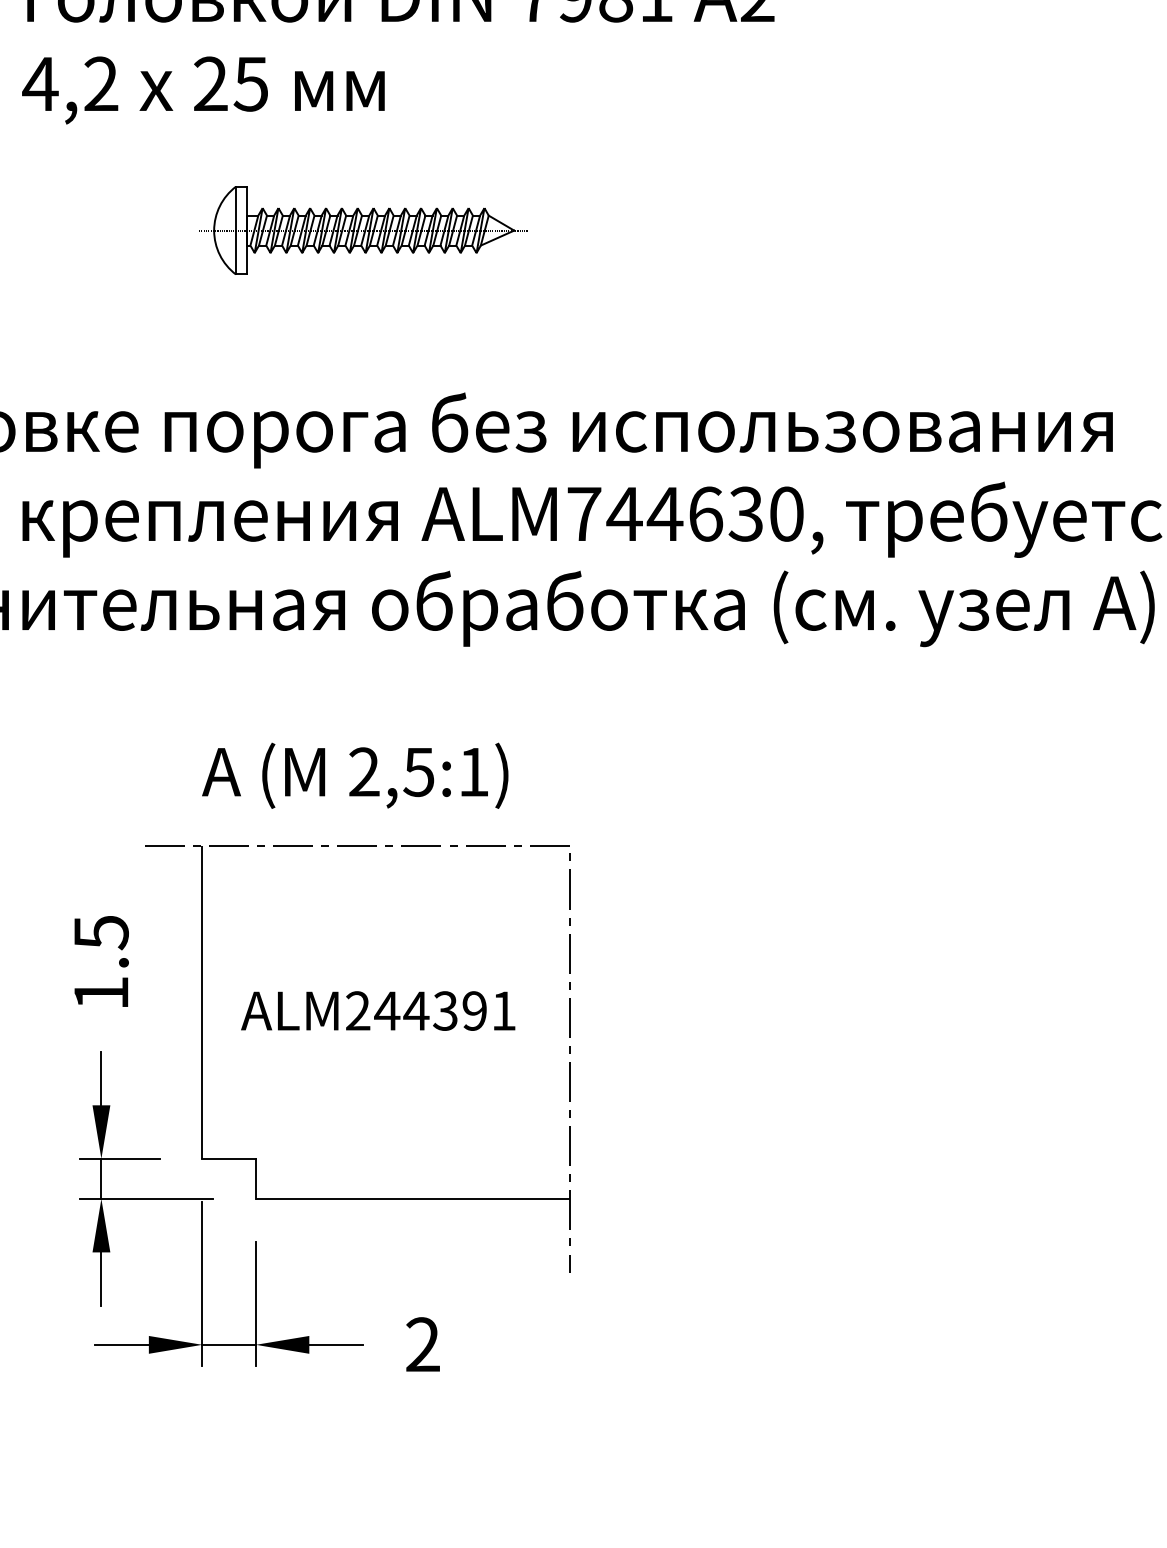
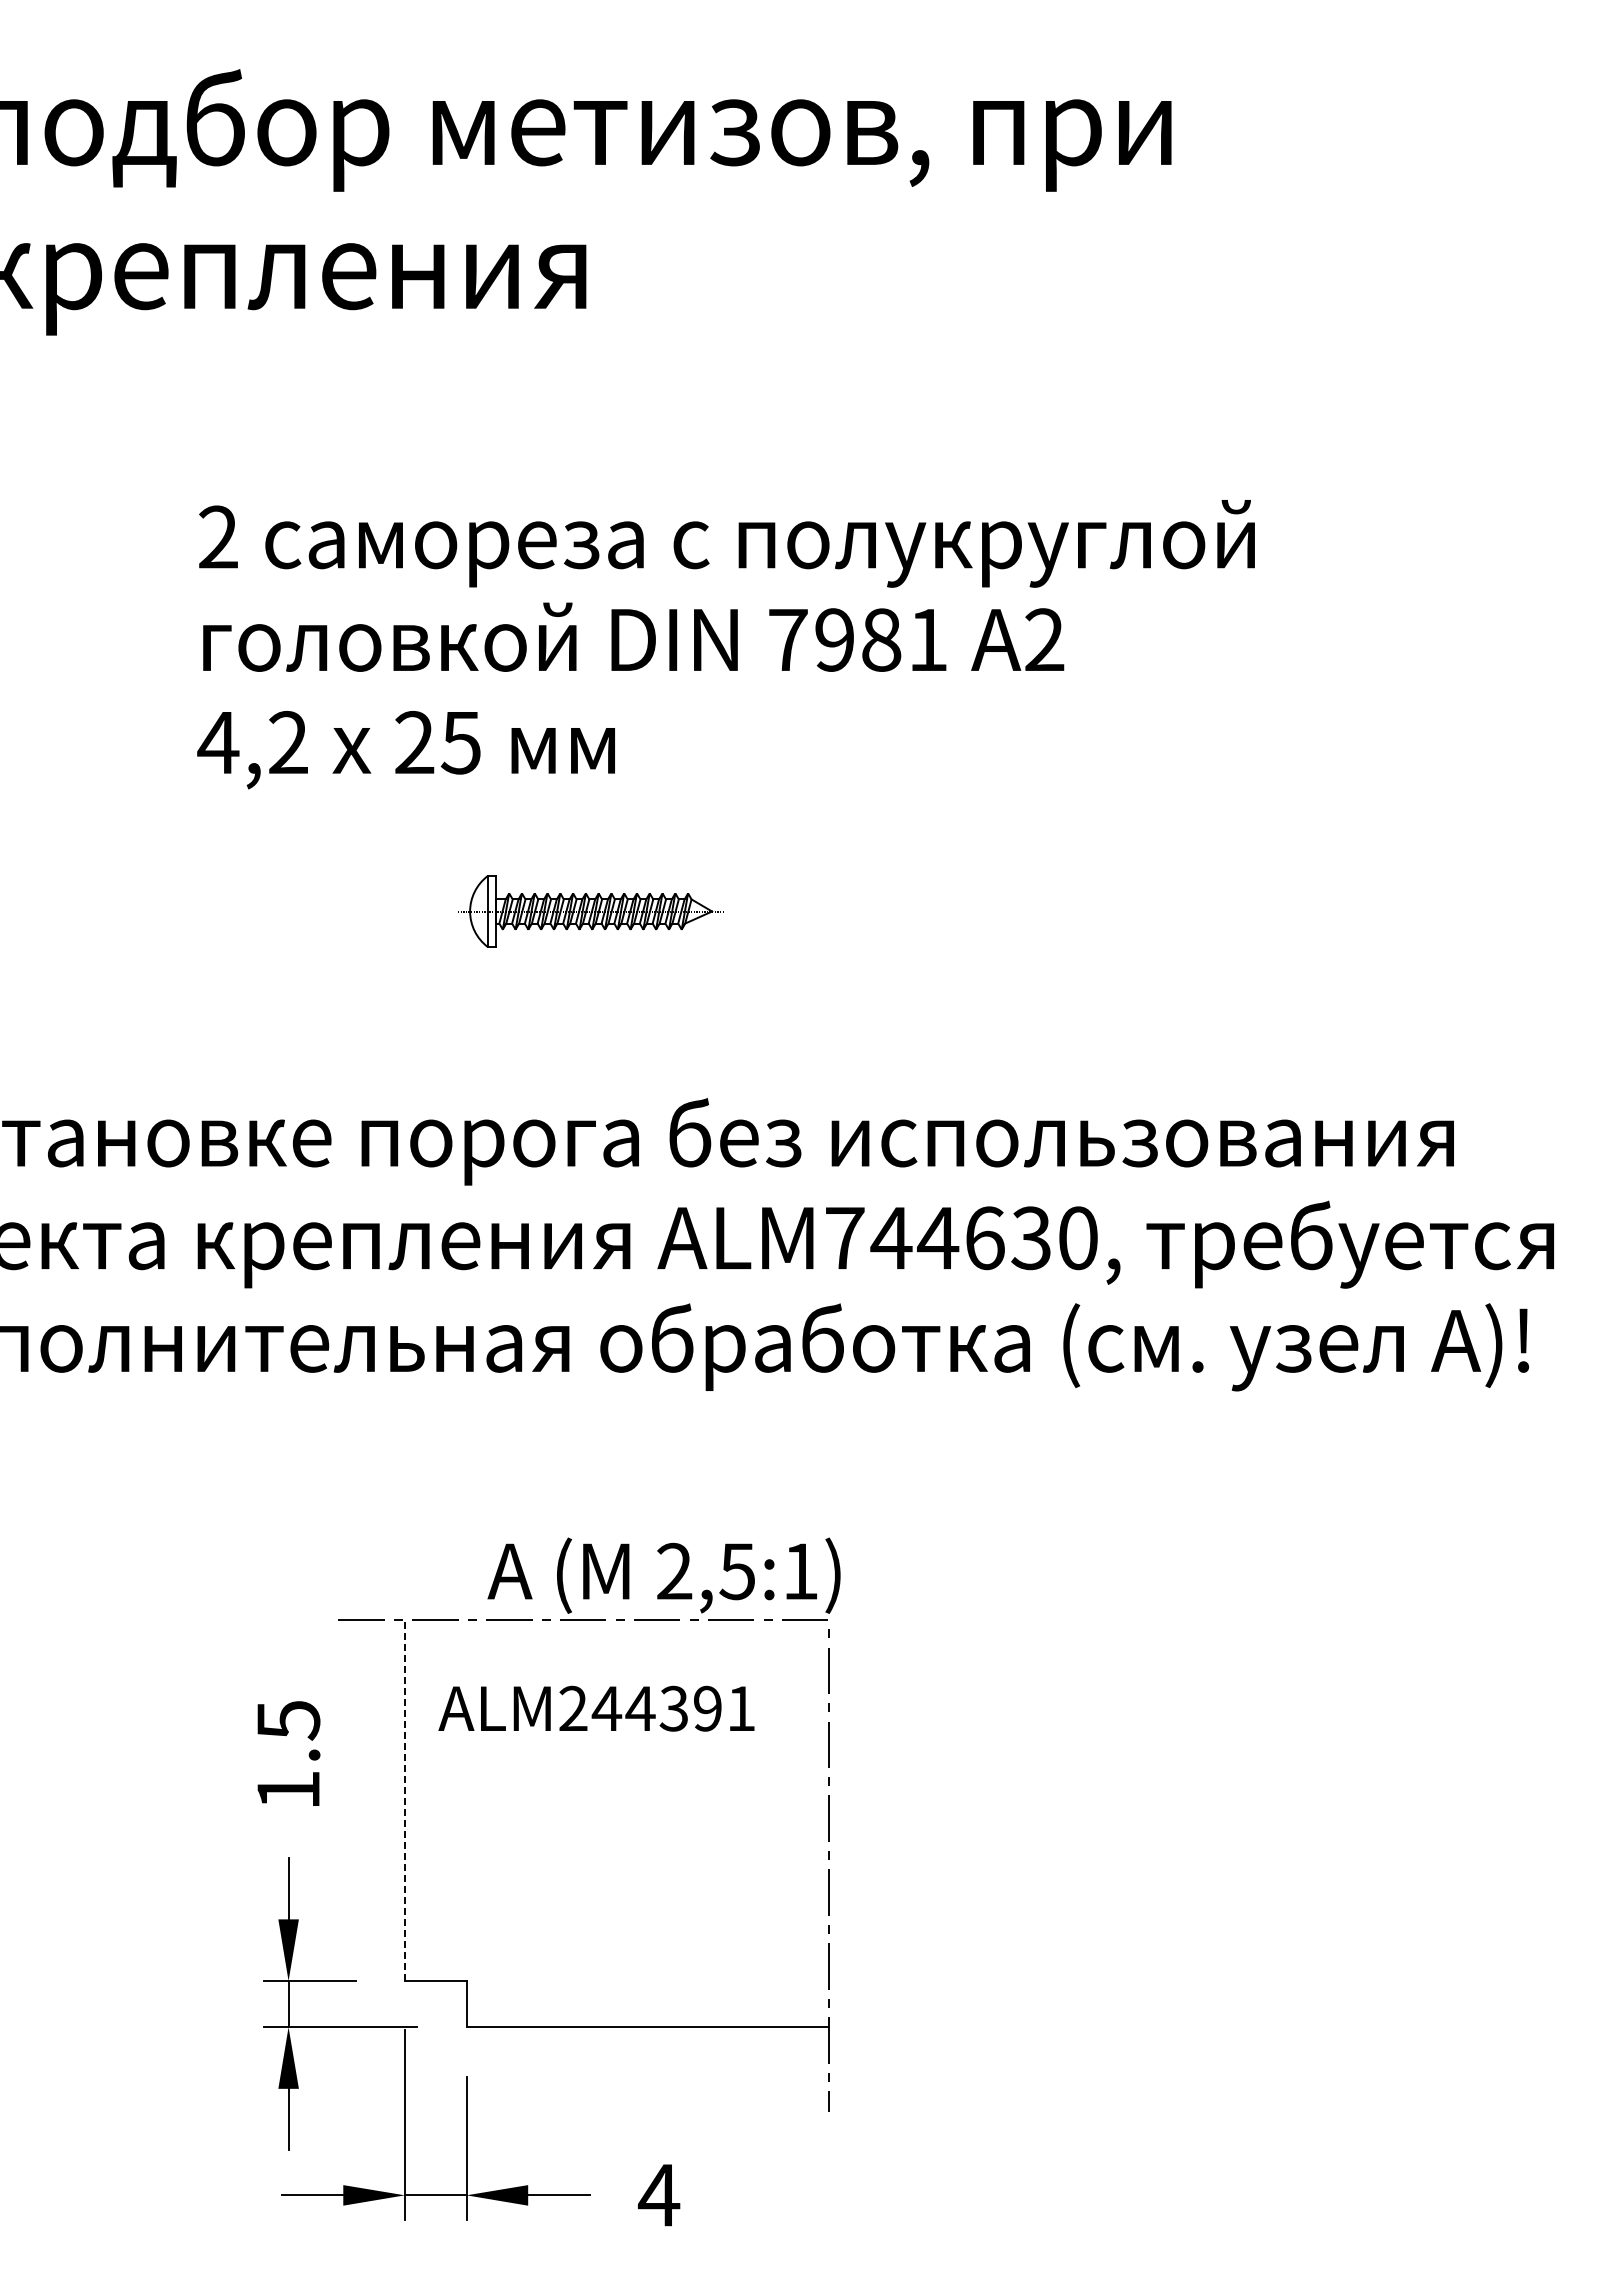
part: (363, 230) -> (590, 911), size x0.7
text: (354, 775) -> (663, 1575), moved
line: (201, 1002) -> (404, 1800), solid -> dashed
text: (378, 1010) -> (596, 1708), moved
text: (423, 1344) -> (659, 2194), 2 -> 4

